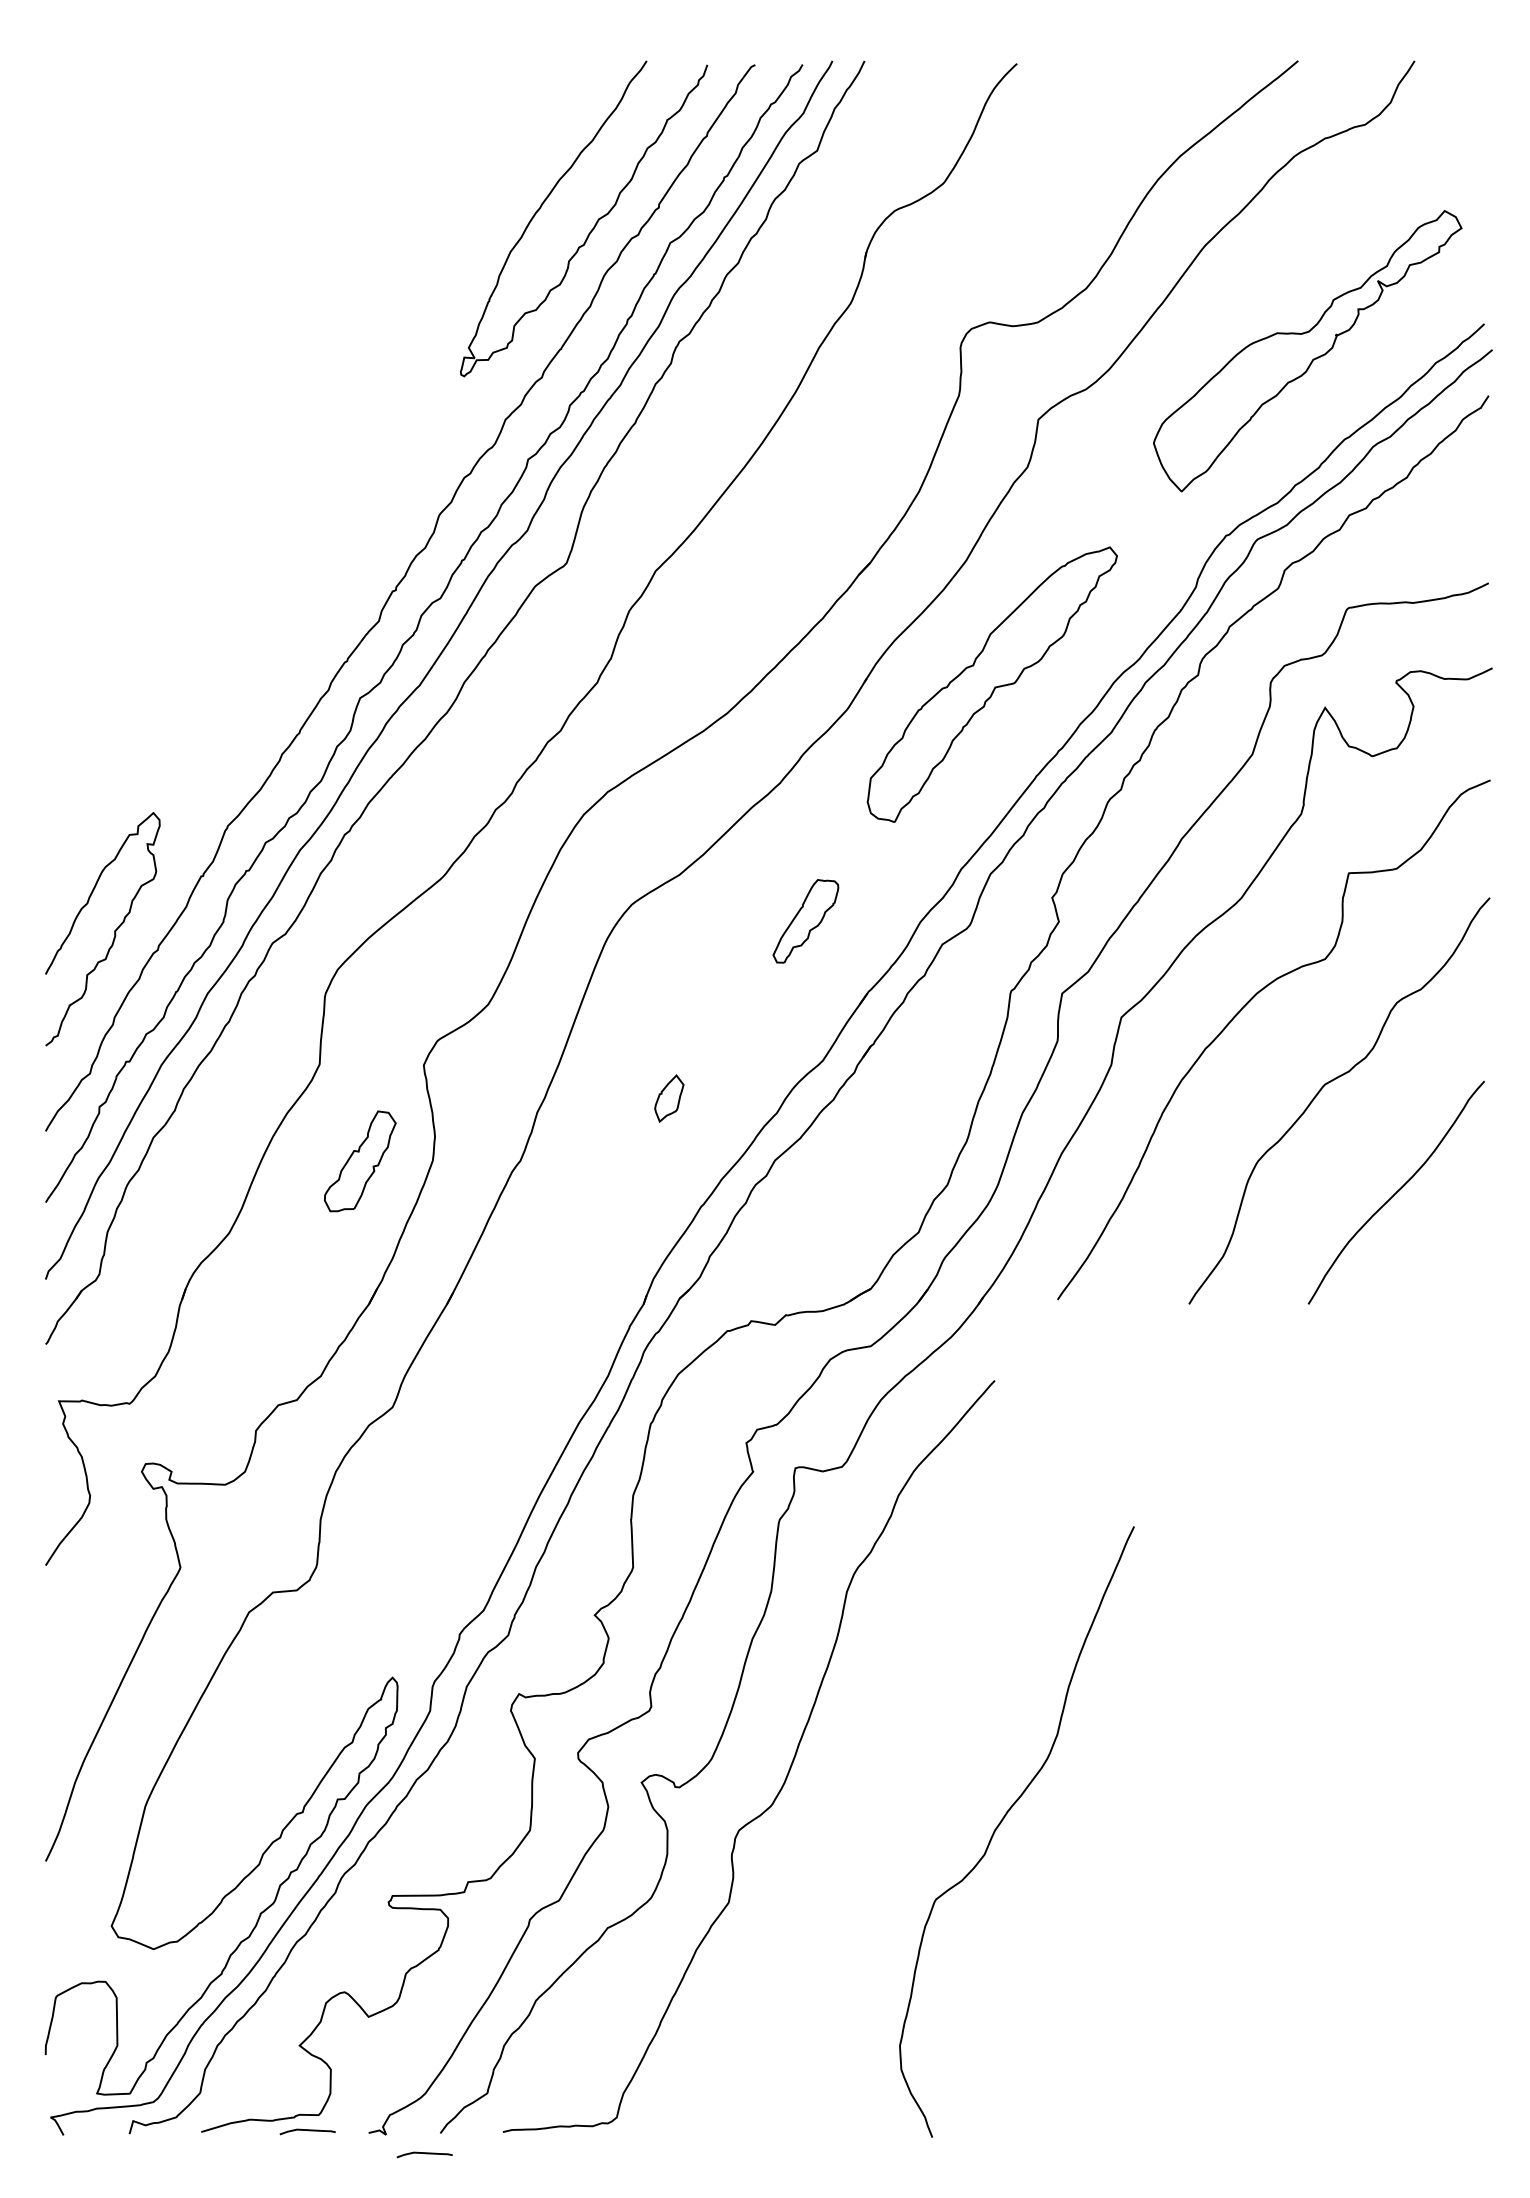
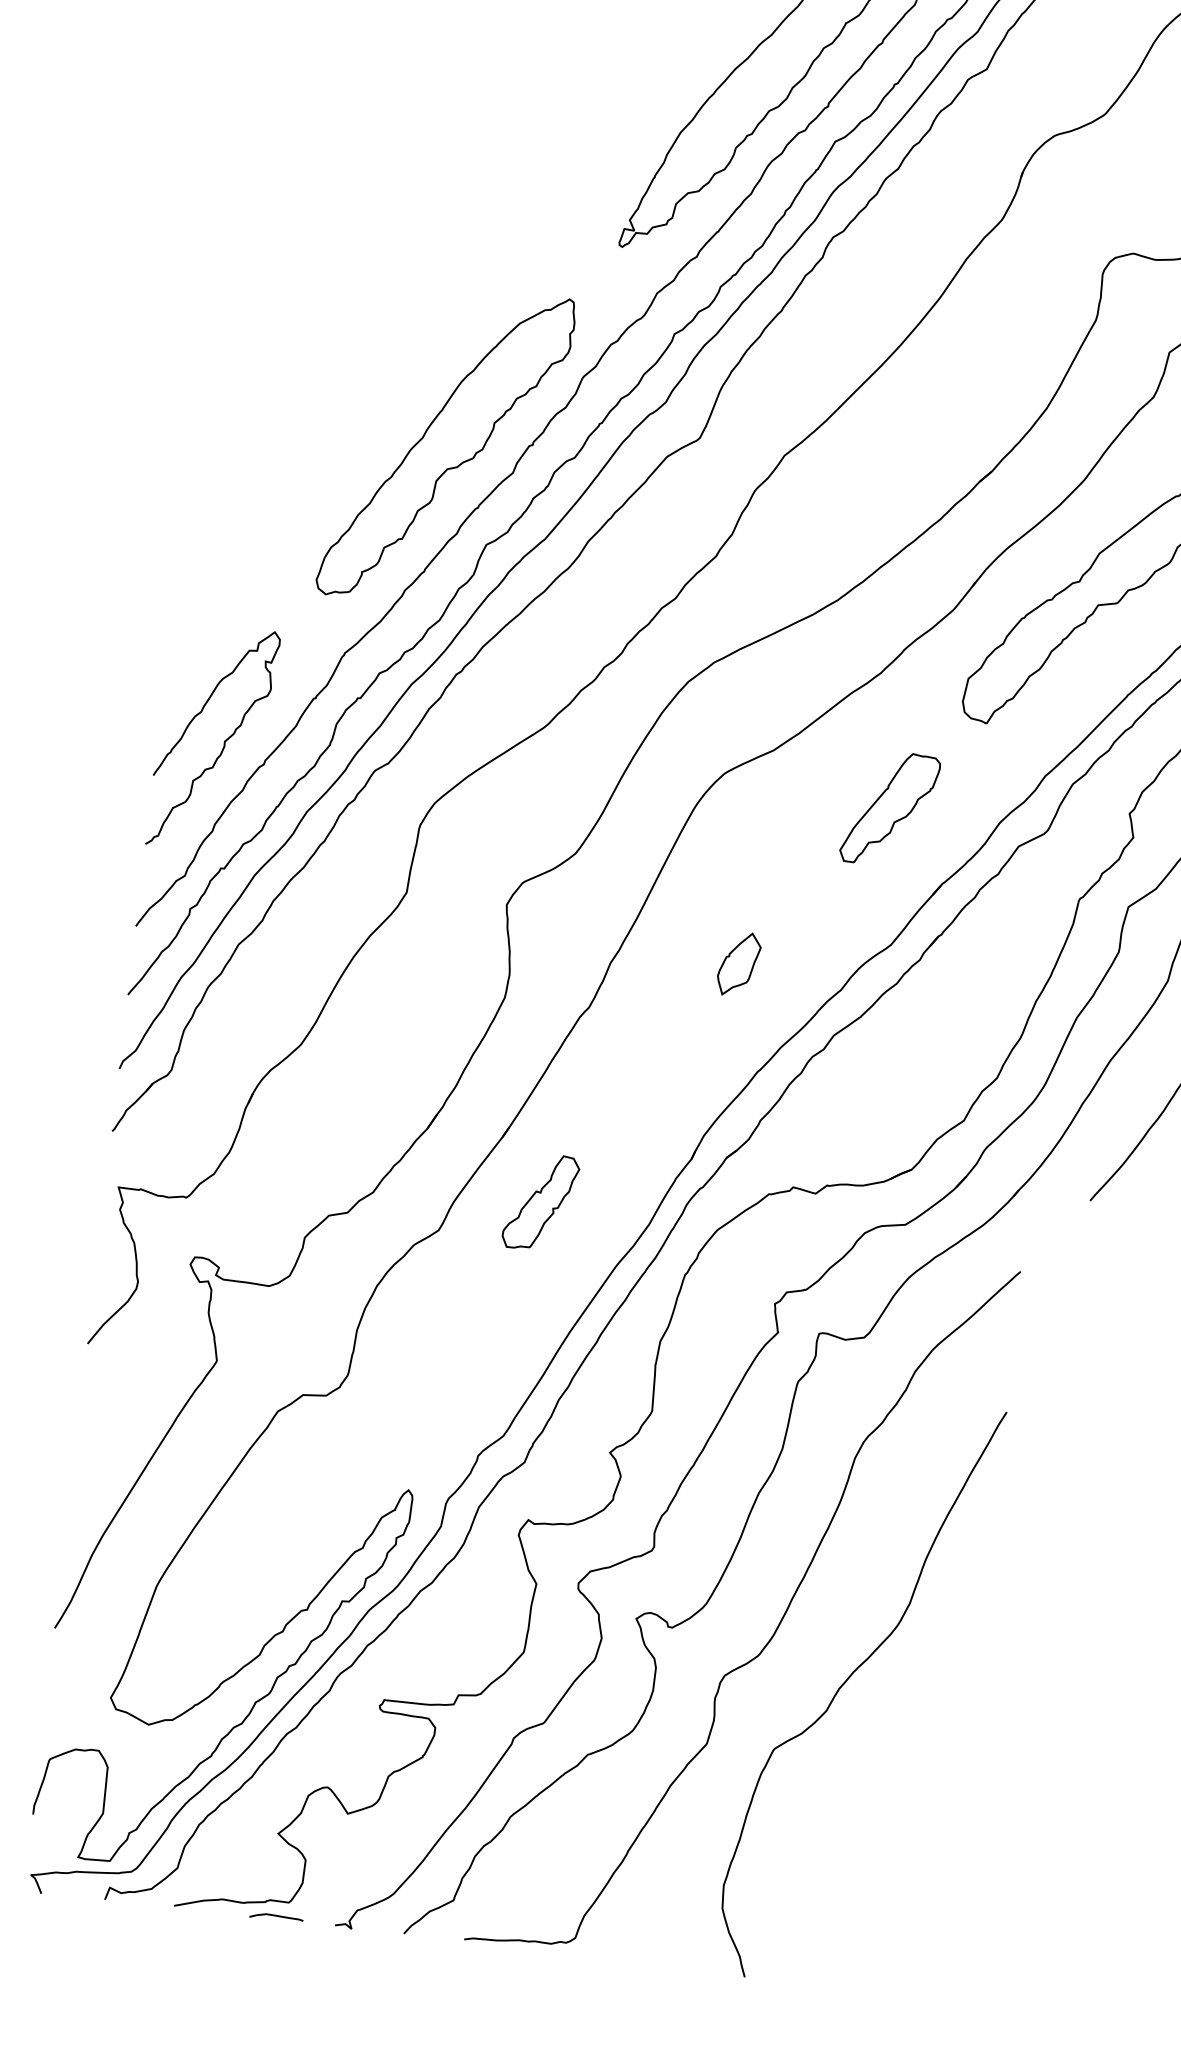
part: (307, 601) -> (446, 446), added
part: (805, 921) -> (889, 809), size x1.43
part: (669, 1098) -> (739, 964), size x1.43
part: (360, 1161) -> (541, 1202), moved
curve: (1001, 1823) -> (846, 1682), moved
curve: (424, 2153) -> (386, 1951), removed

